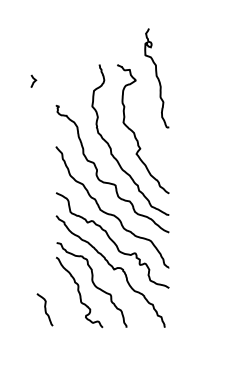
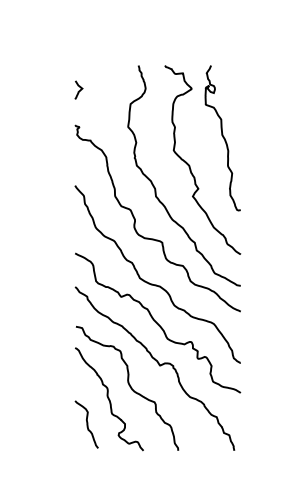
curve: (156, 77) -> (222, 137), moved
curve: (33, 79) -> (78, 87), moved
curve: (44, 309) -> (85, 424), moved

